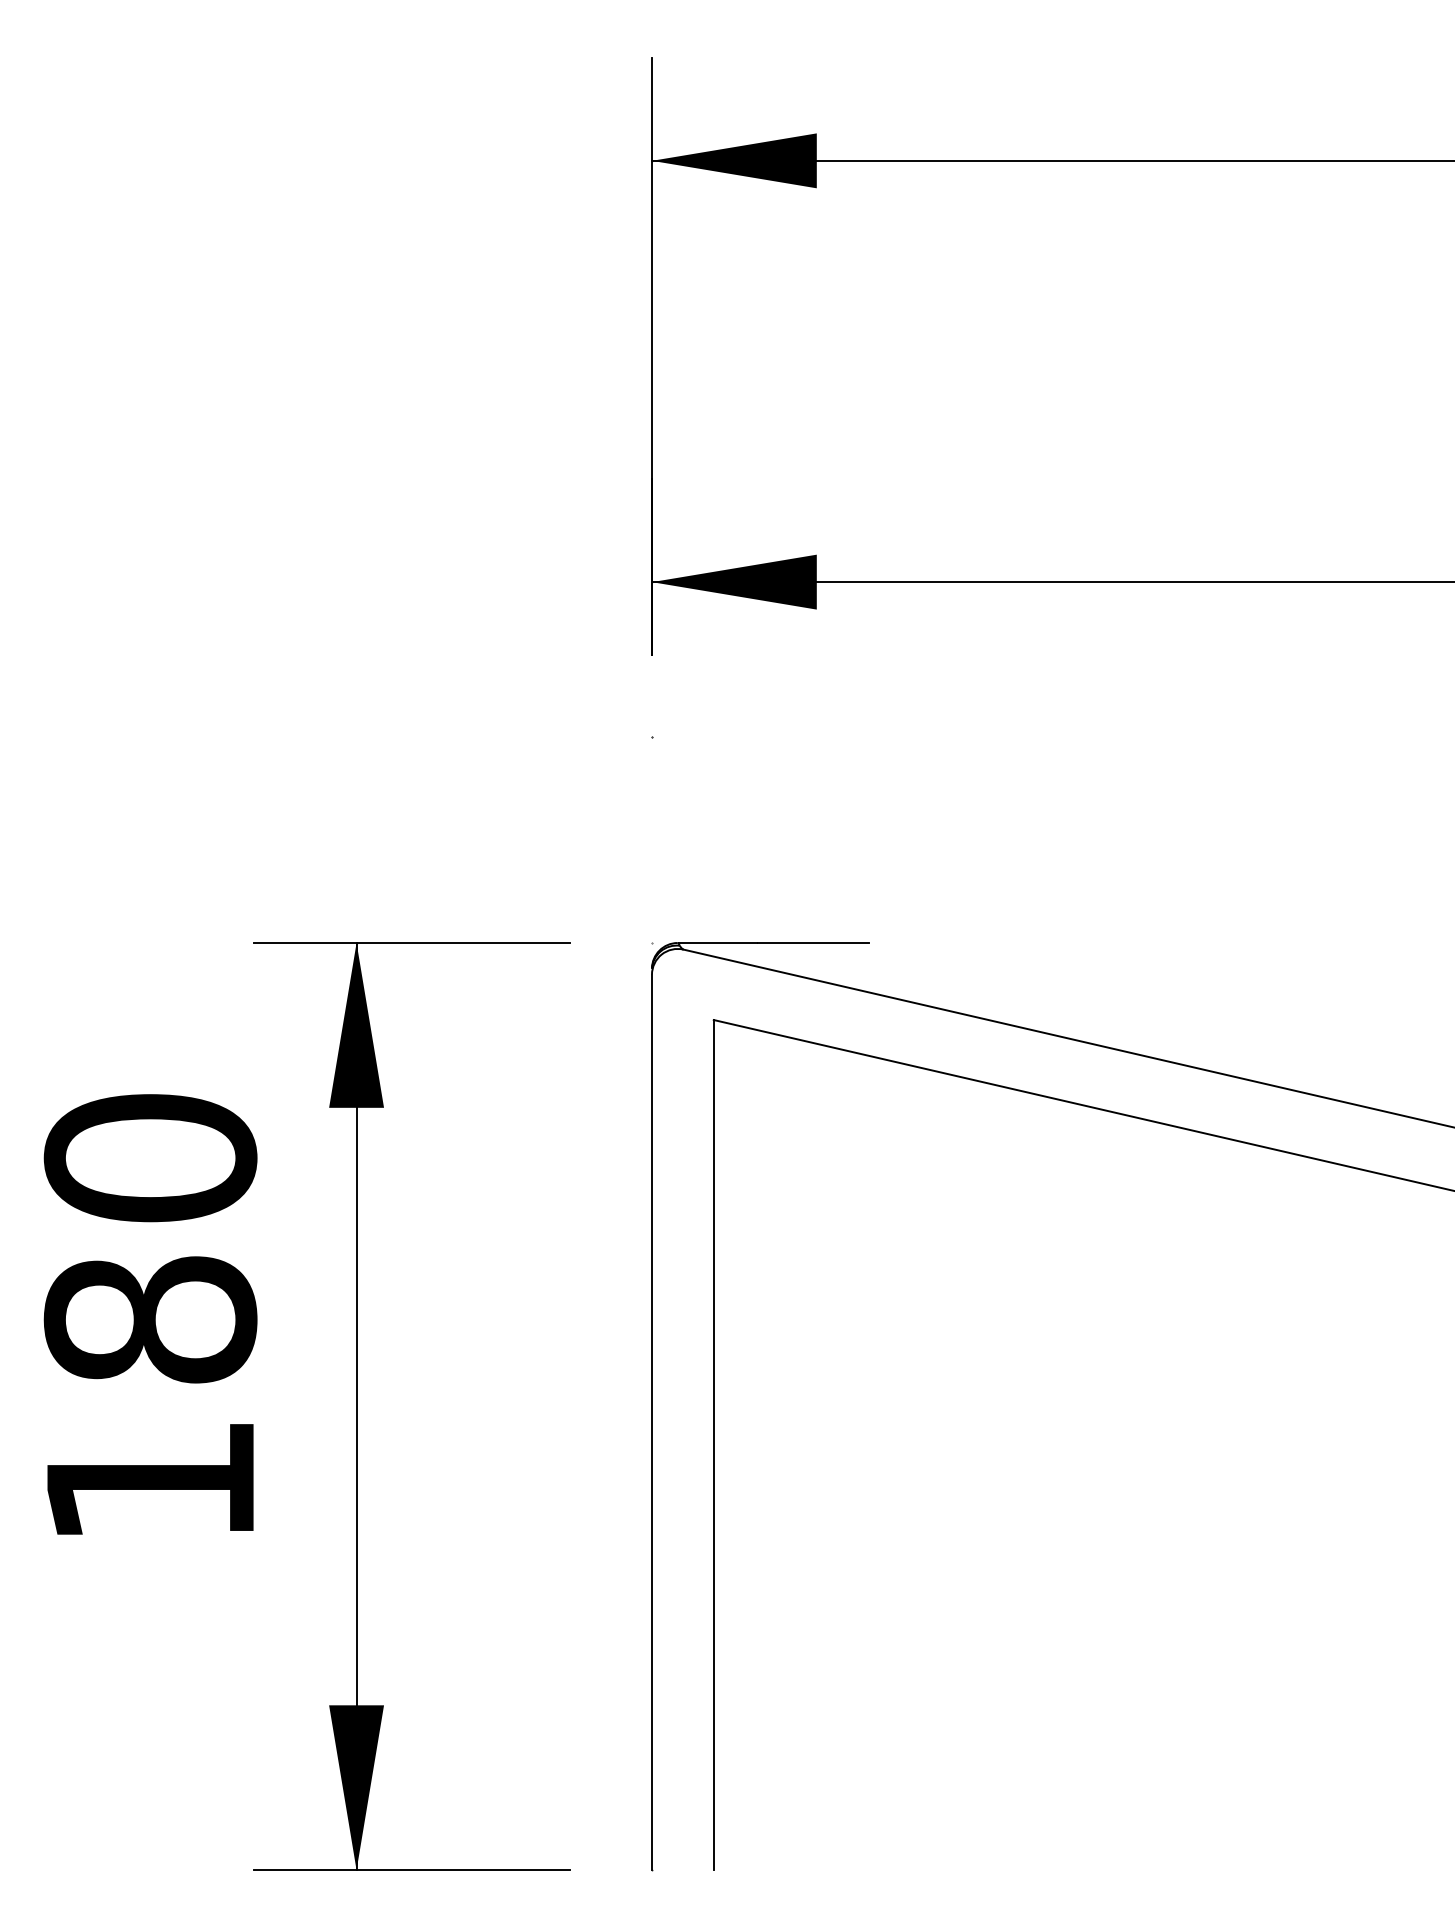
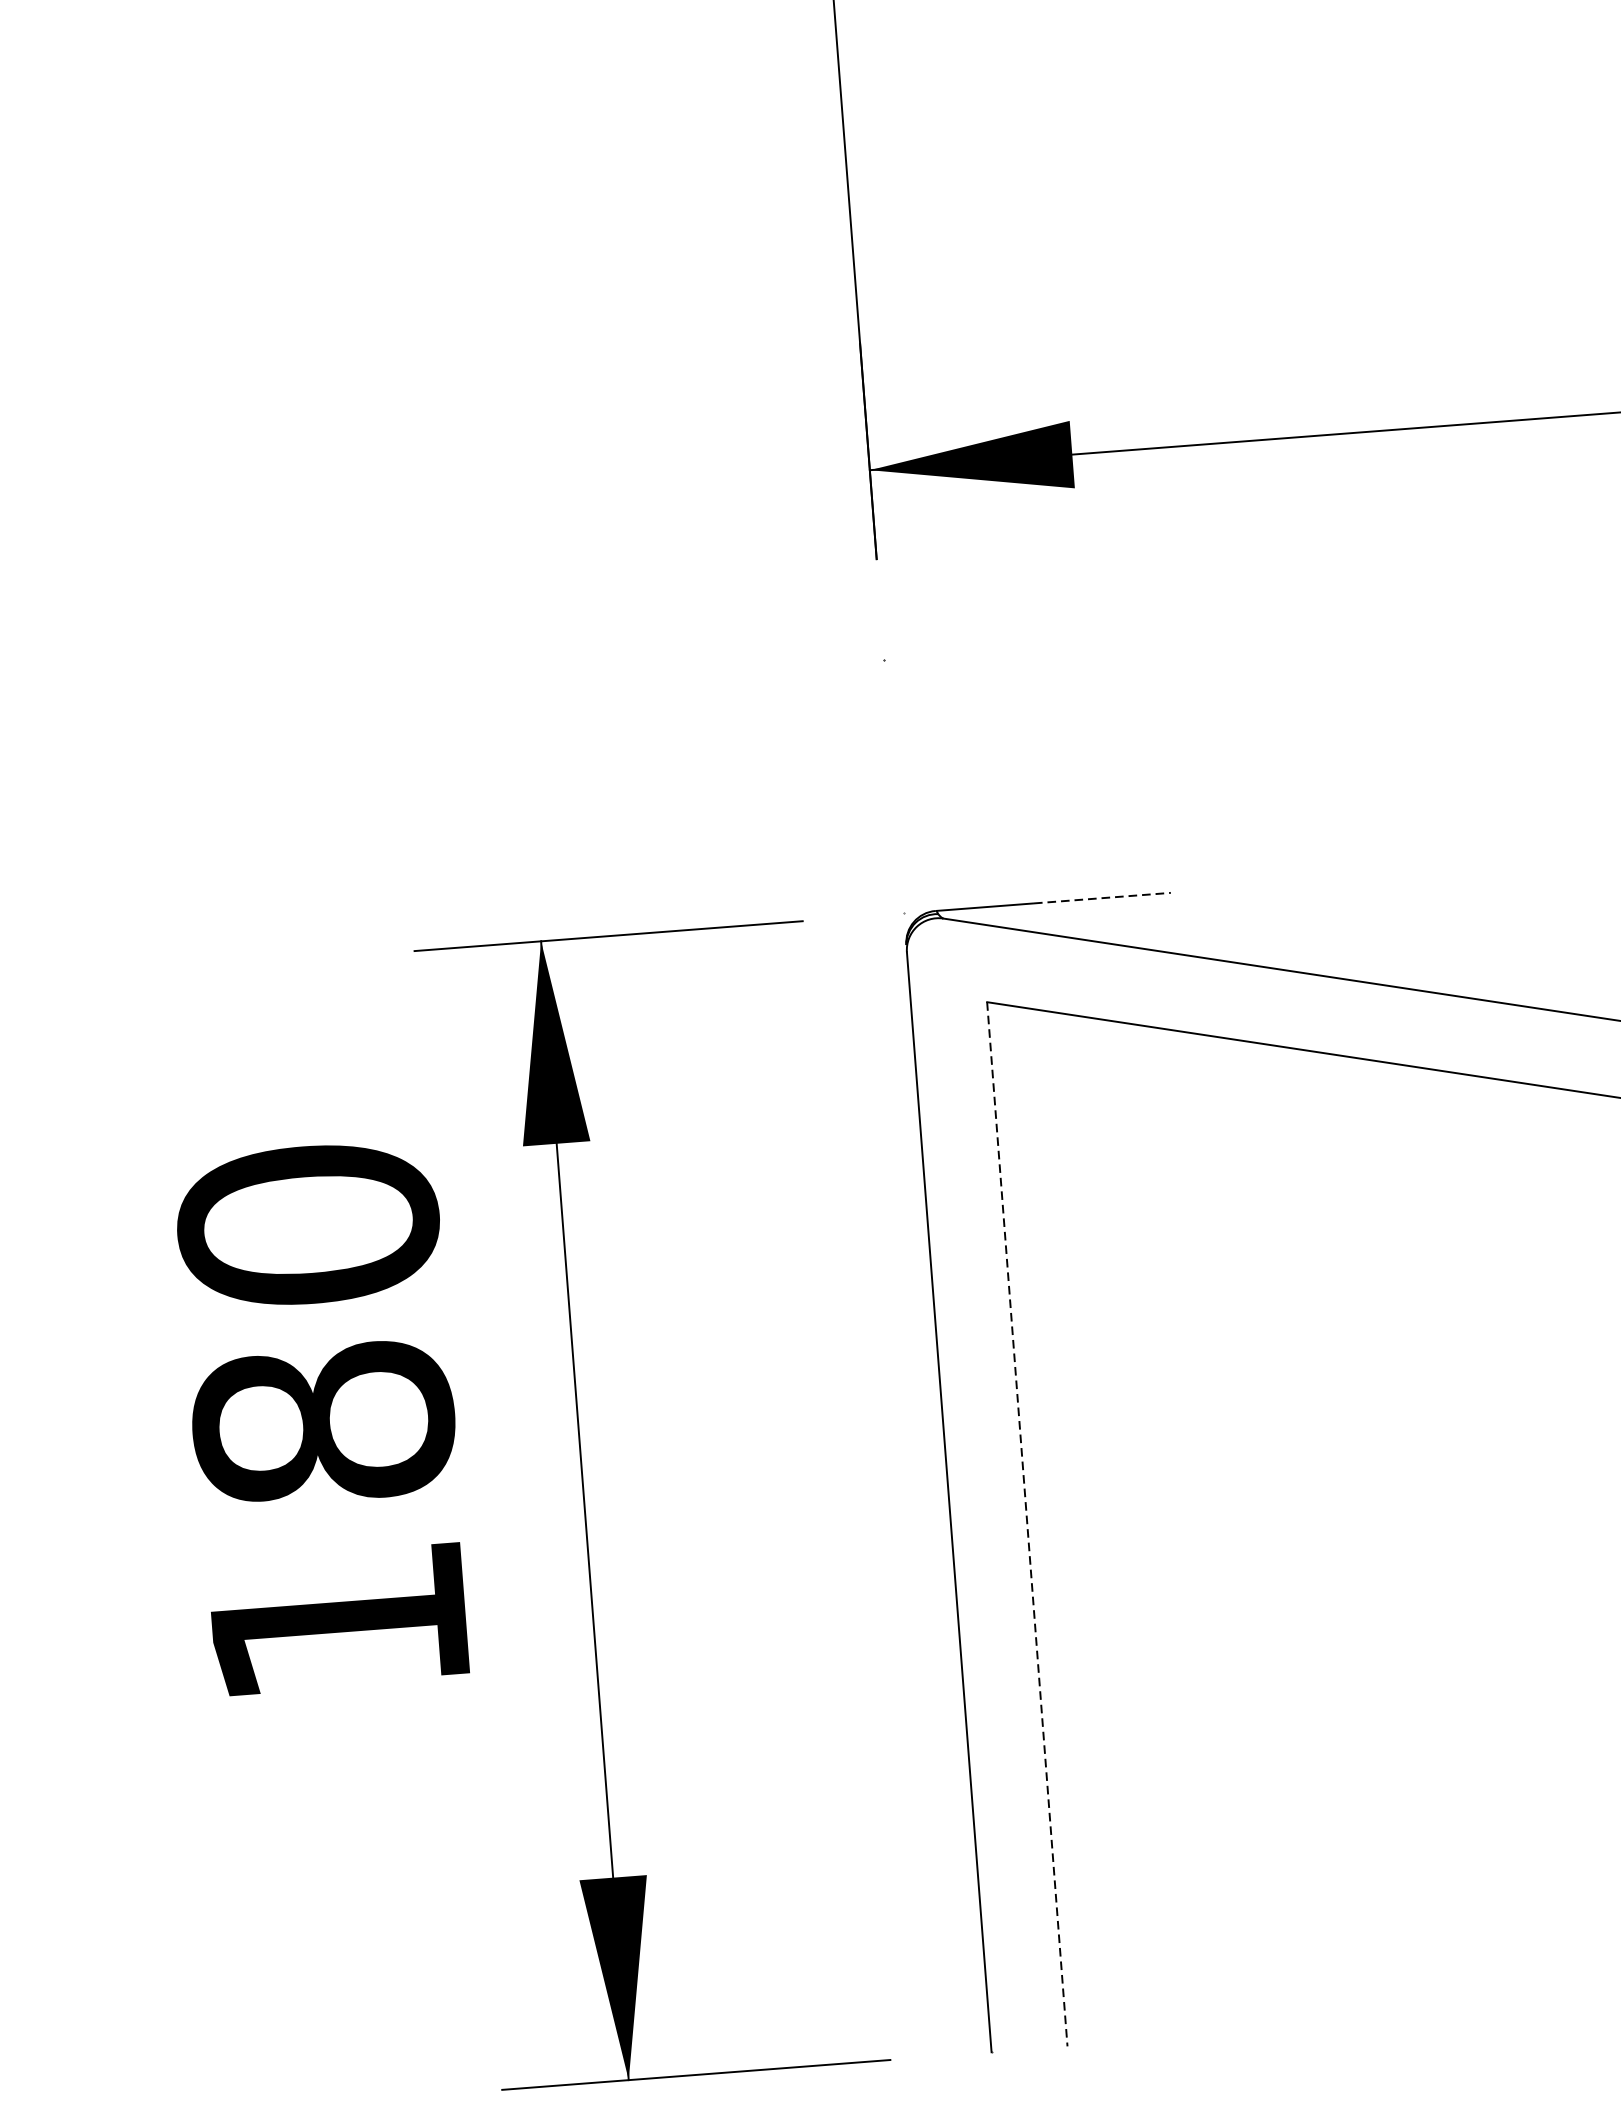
line: (813, 943) -> (1102, 898), solid -> dashed
line: (713, 1445) -> (1026, 1524), solid -> dashed

